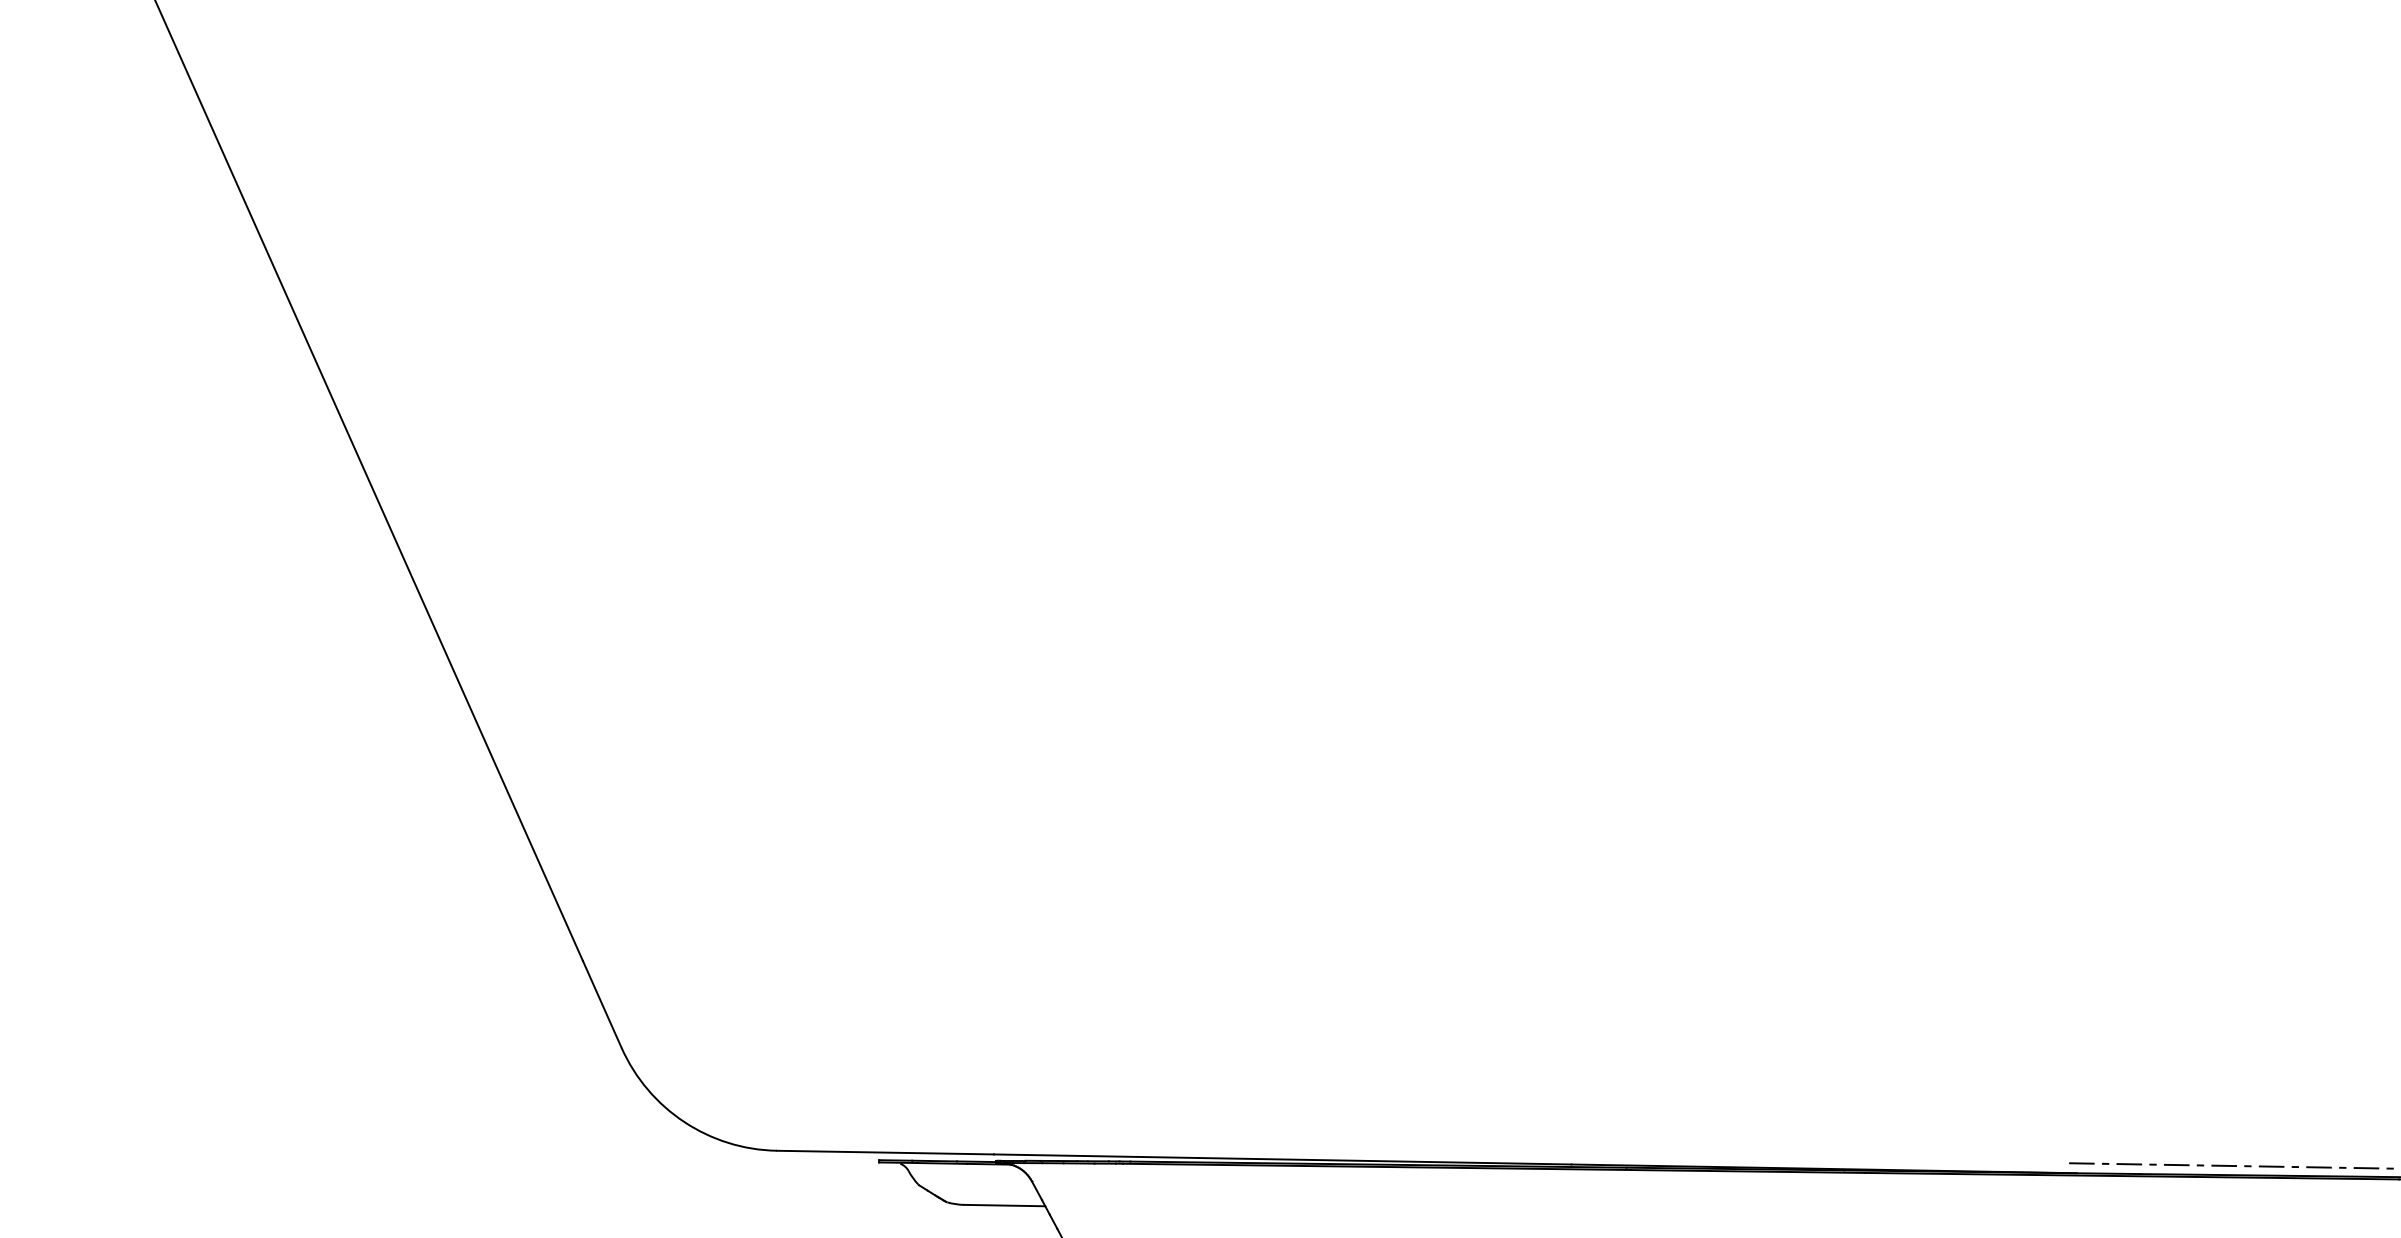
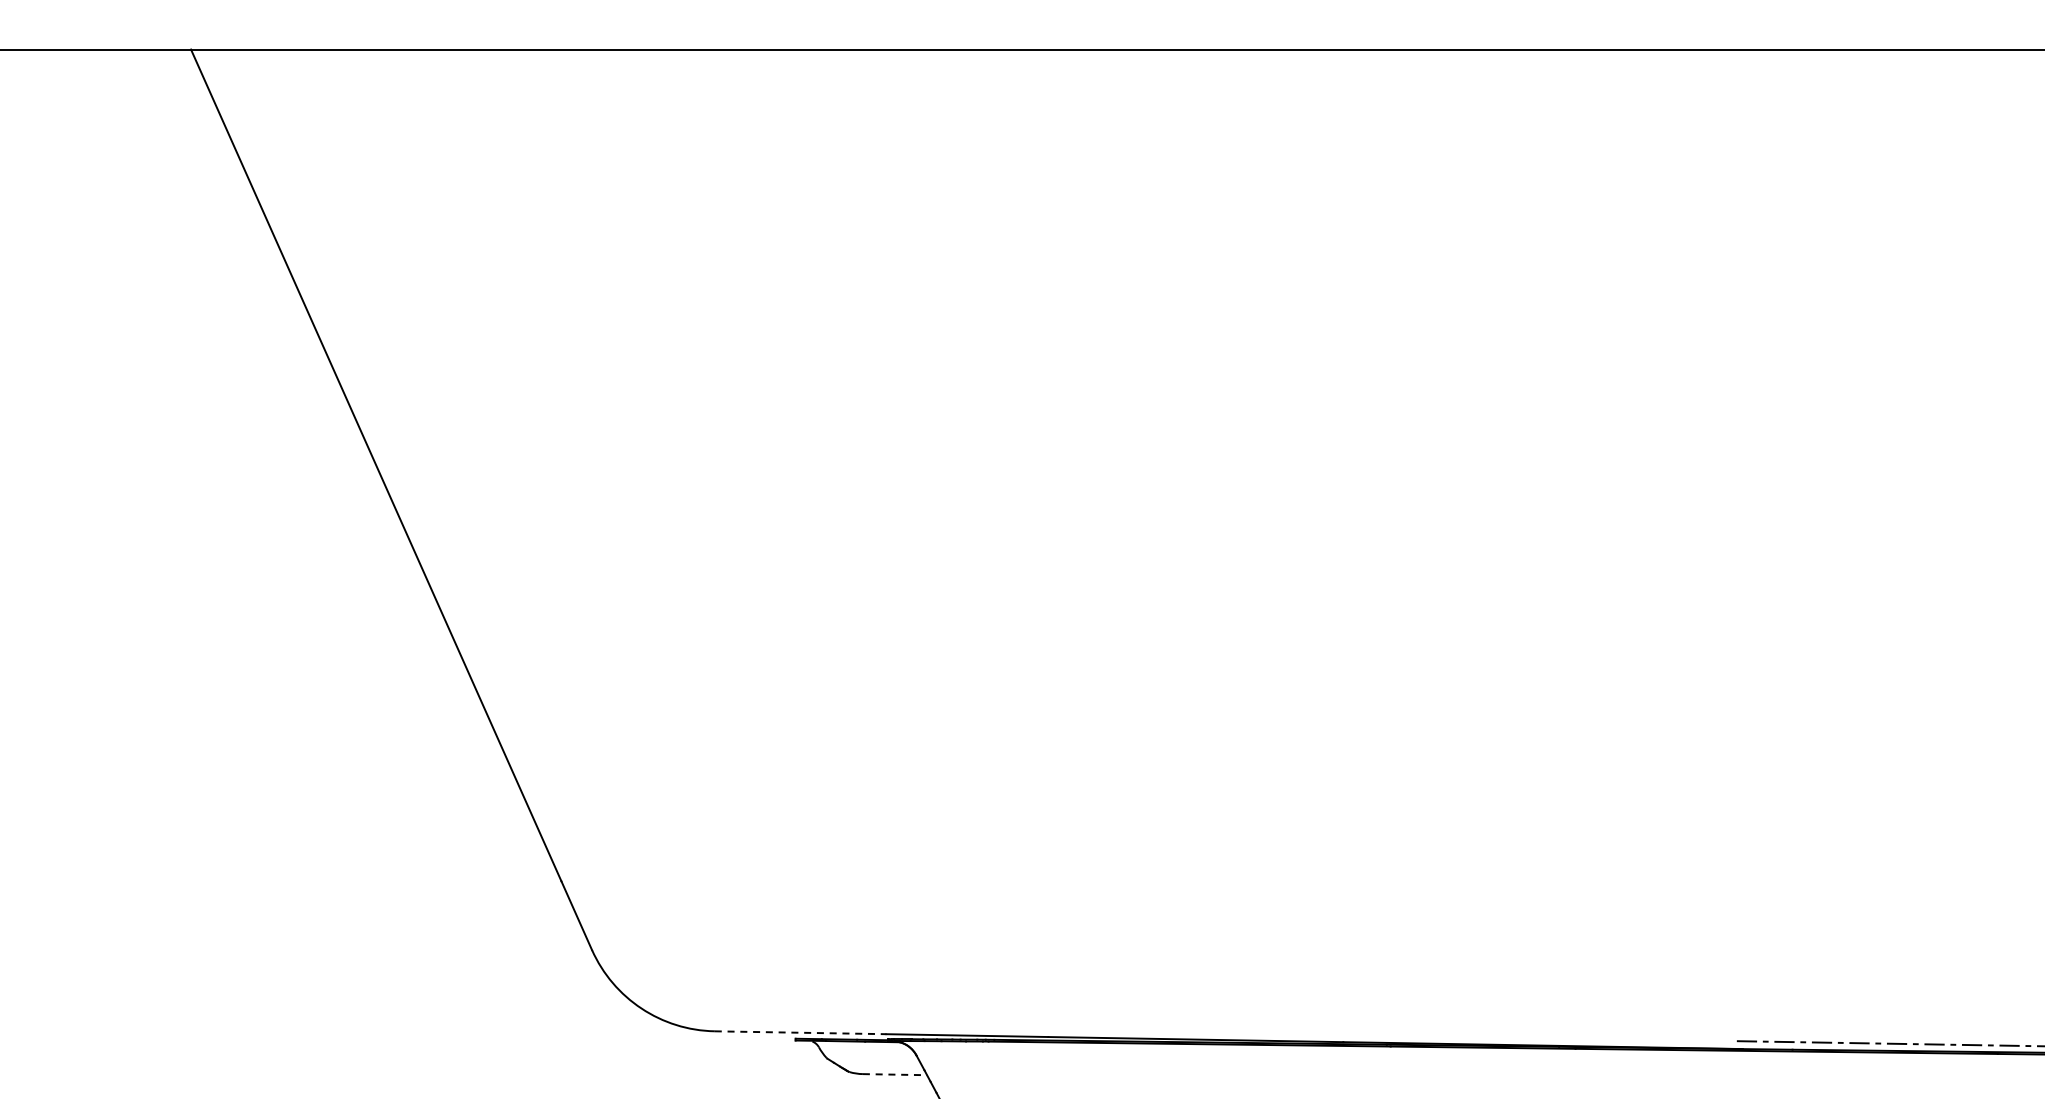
line: (885, 1152) -> (800, 1032), solid -> dashed
line: (1005, 1205) -> (895, 1074), solid -> dashed

